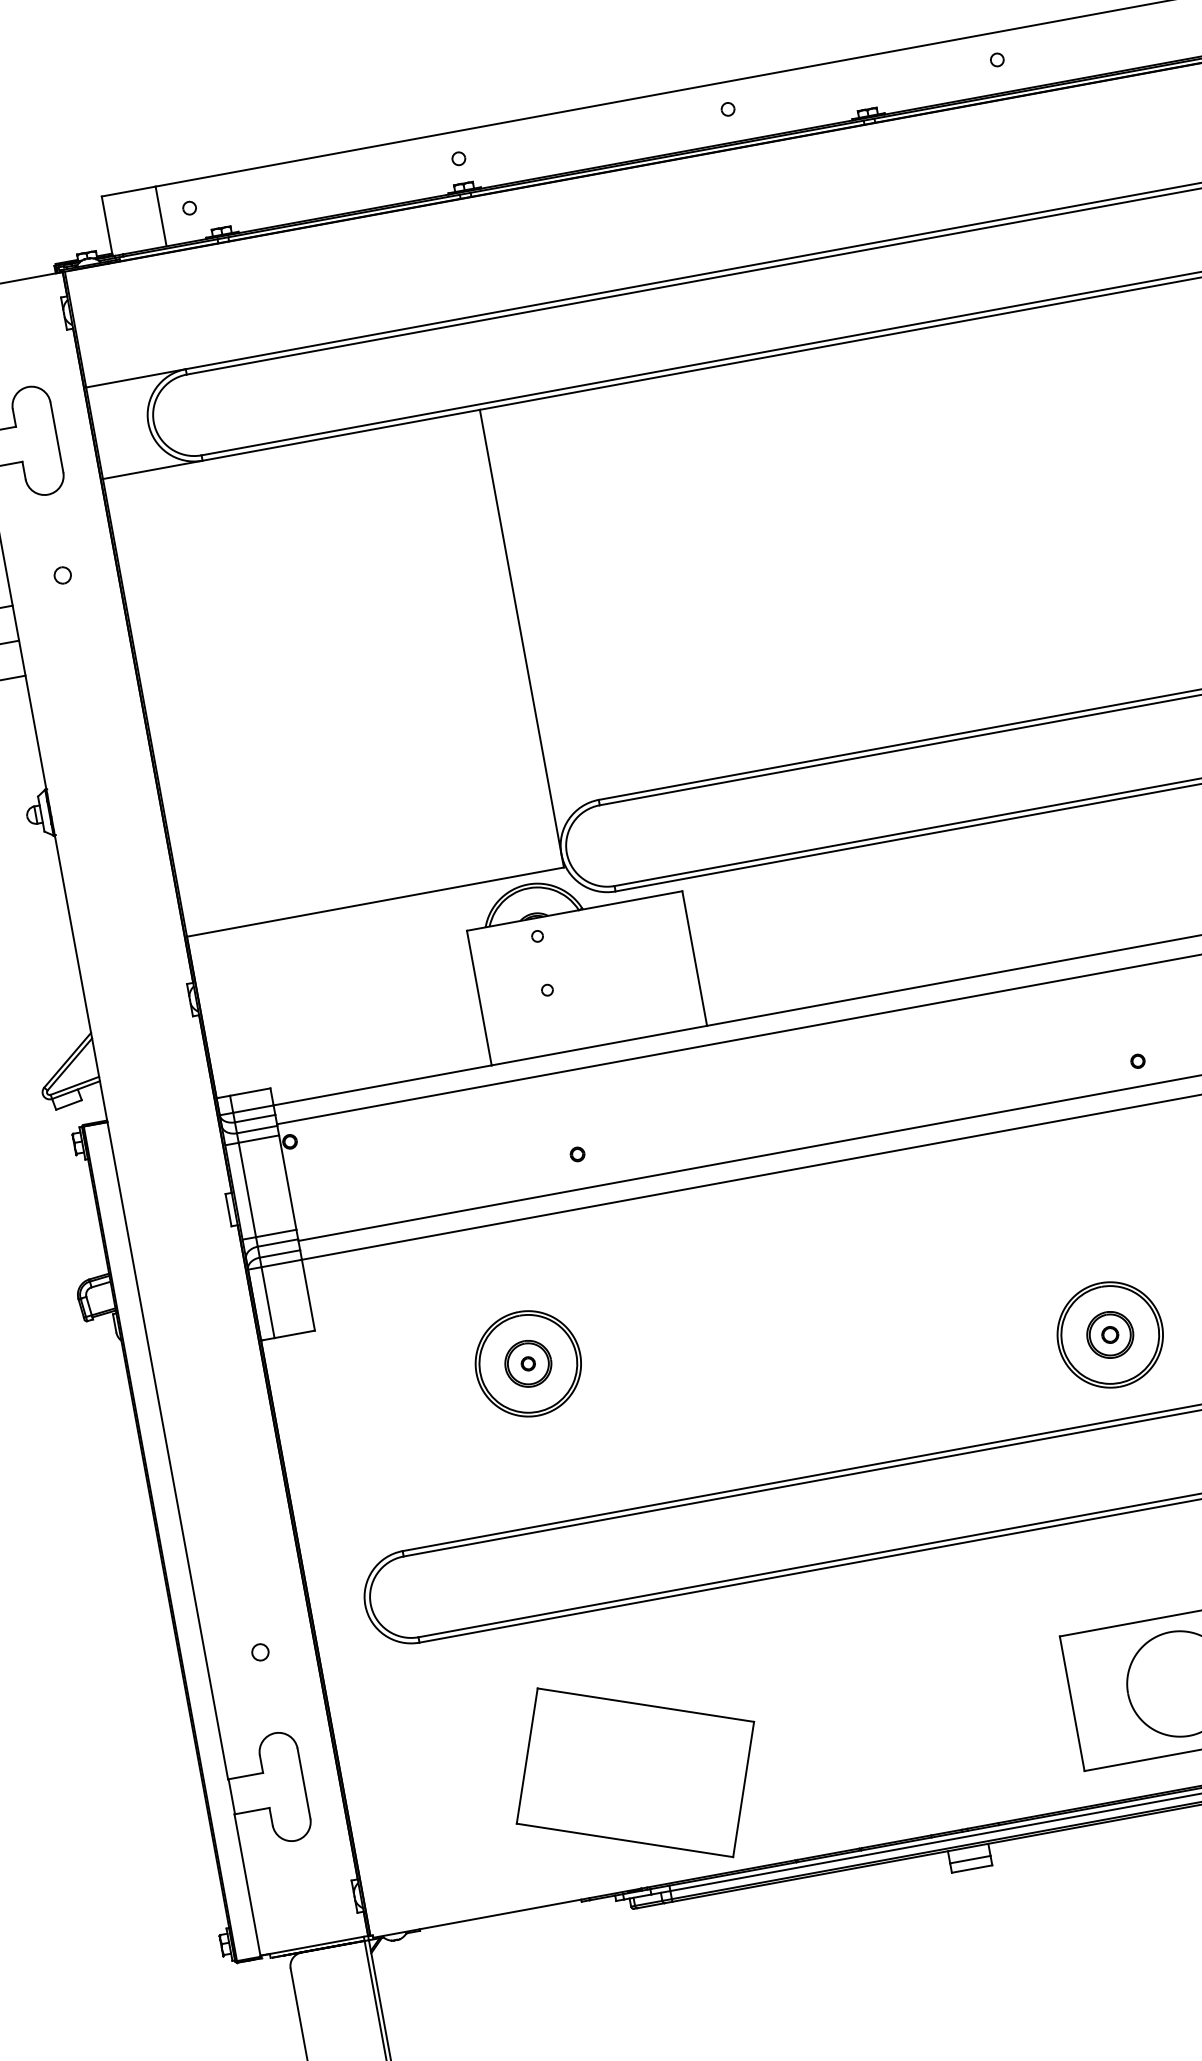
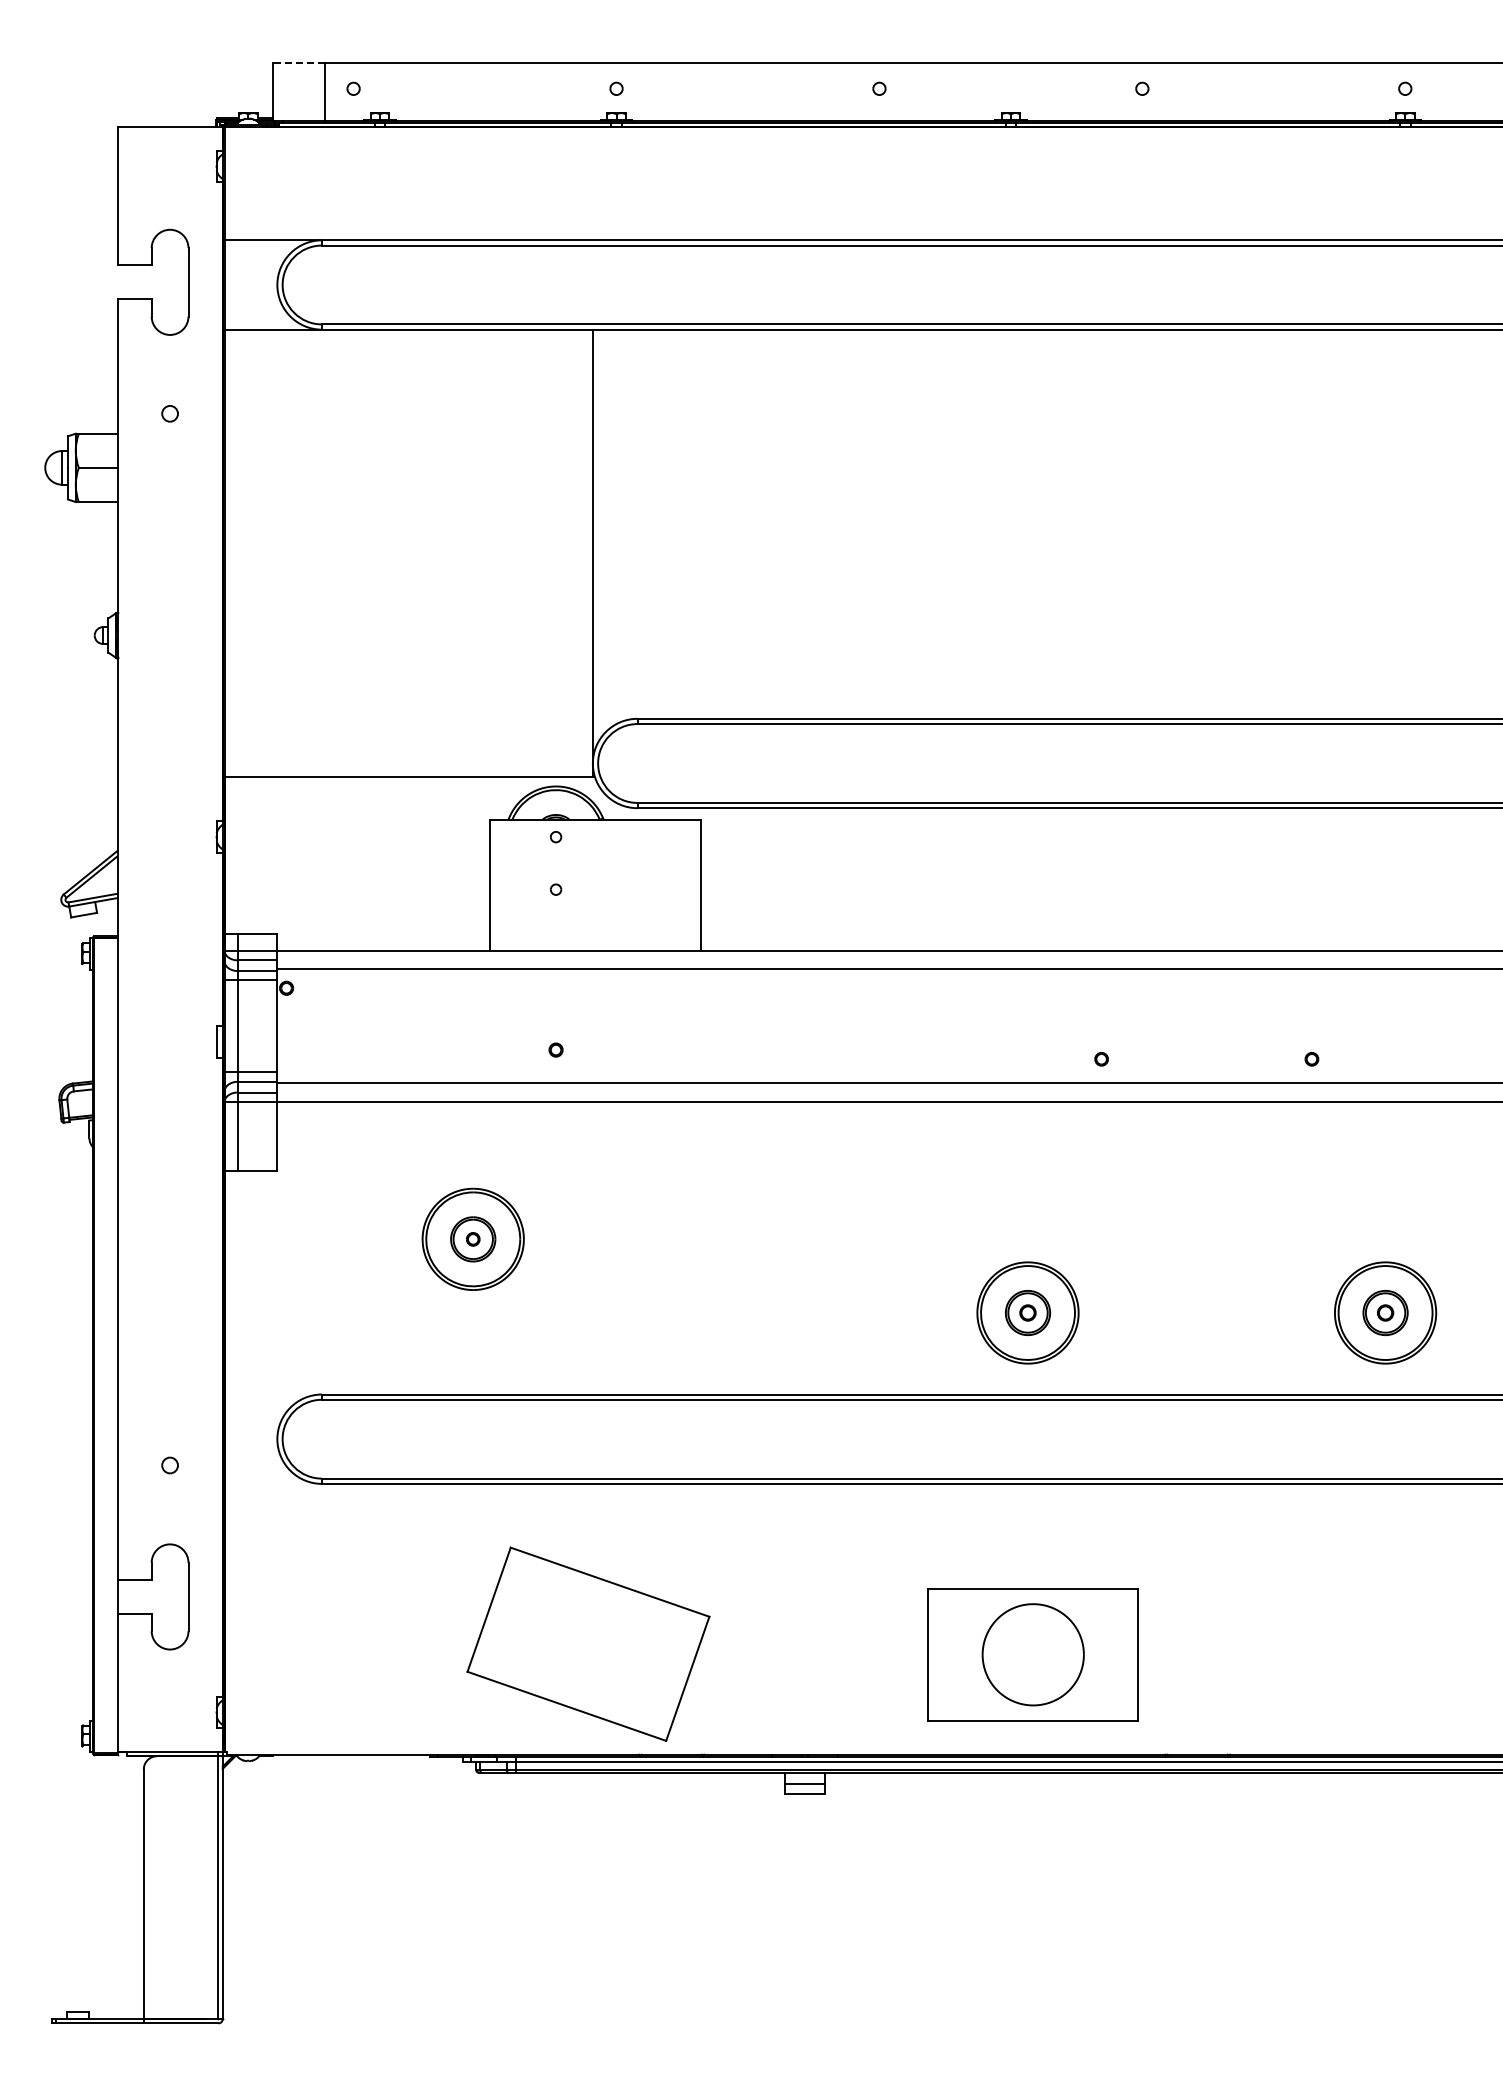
line: (128, 191) -> (298, 62), solid -> dashed
part: (635, 1771) -> (588, 1643), moved

